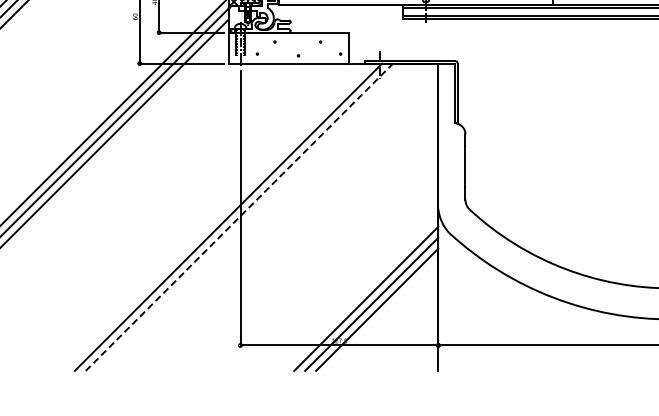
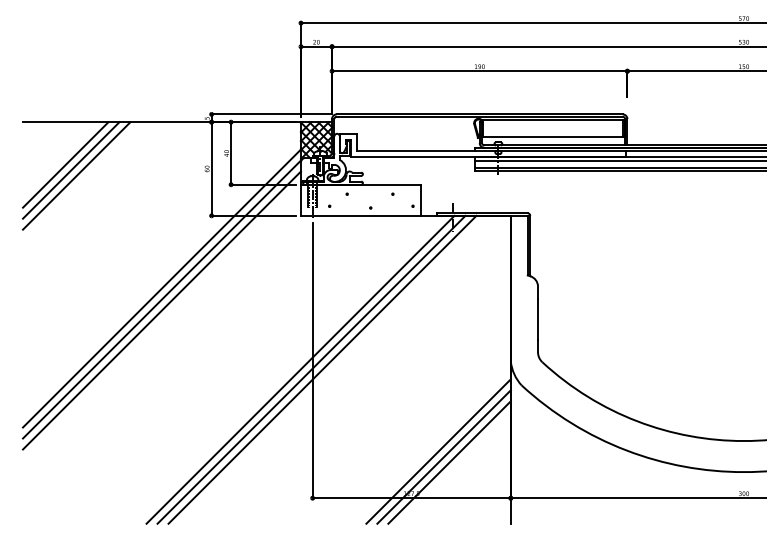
line: (239, 217) -> (311, 369), dashed -> solid
line: (250, 217) -> (322, 369), added

